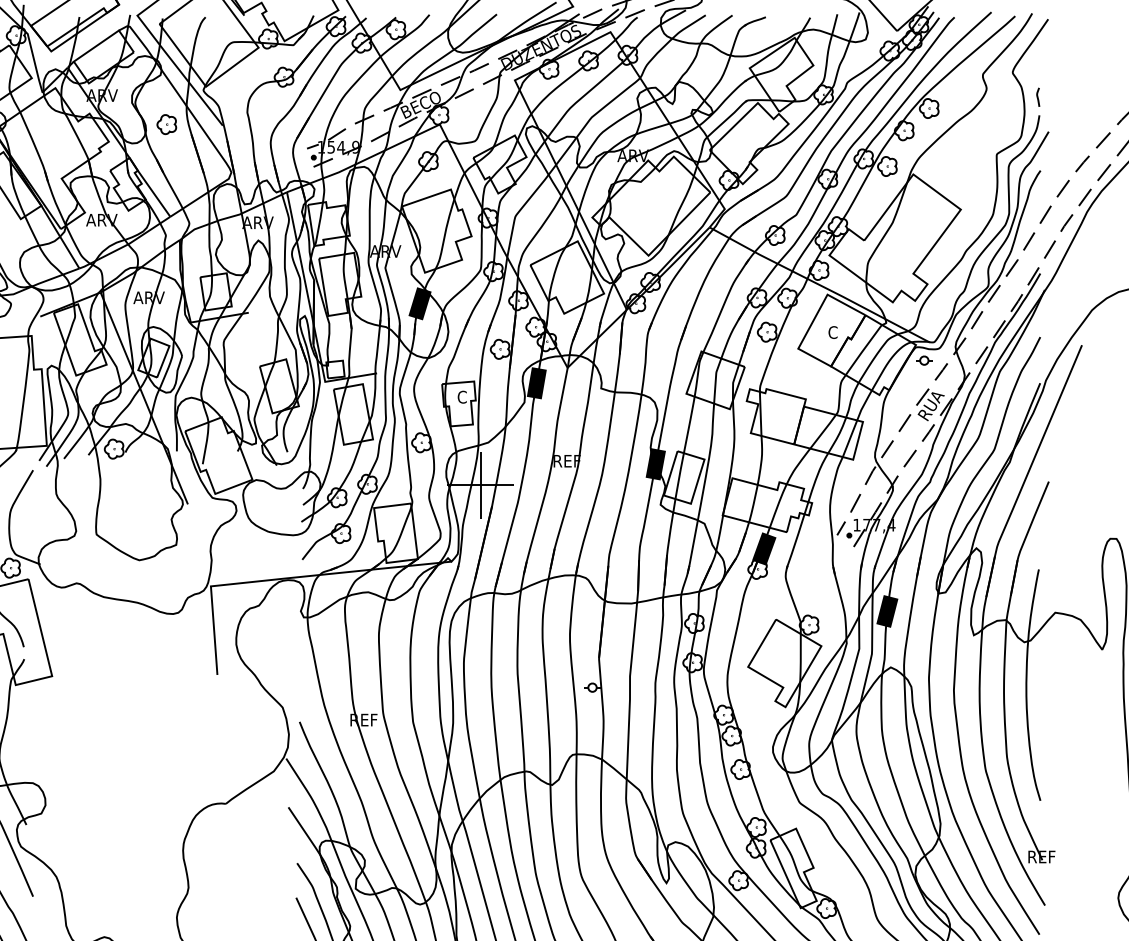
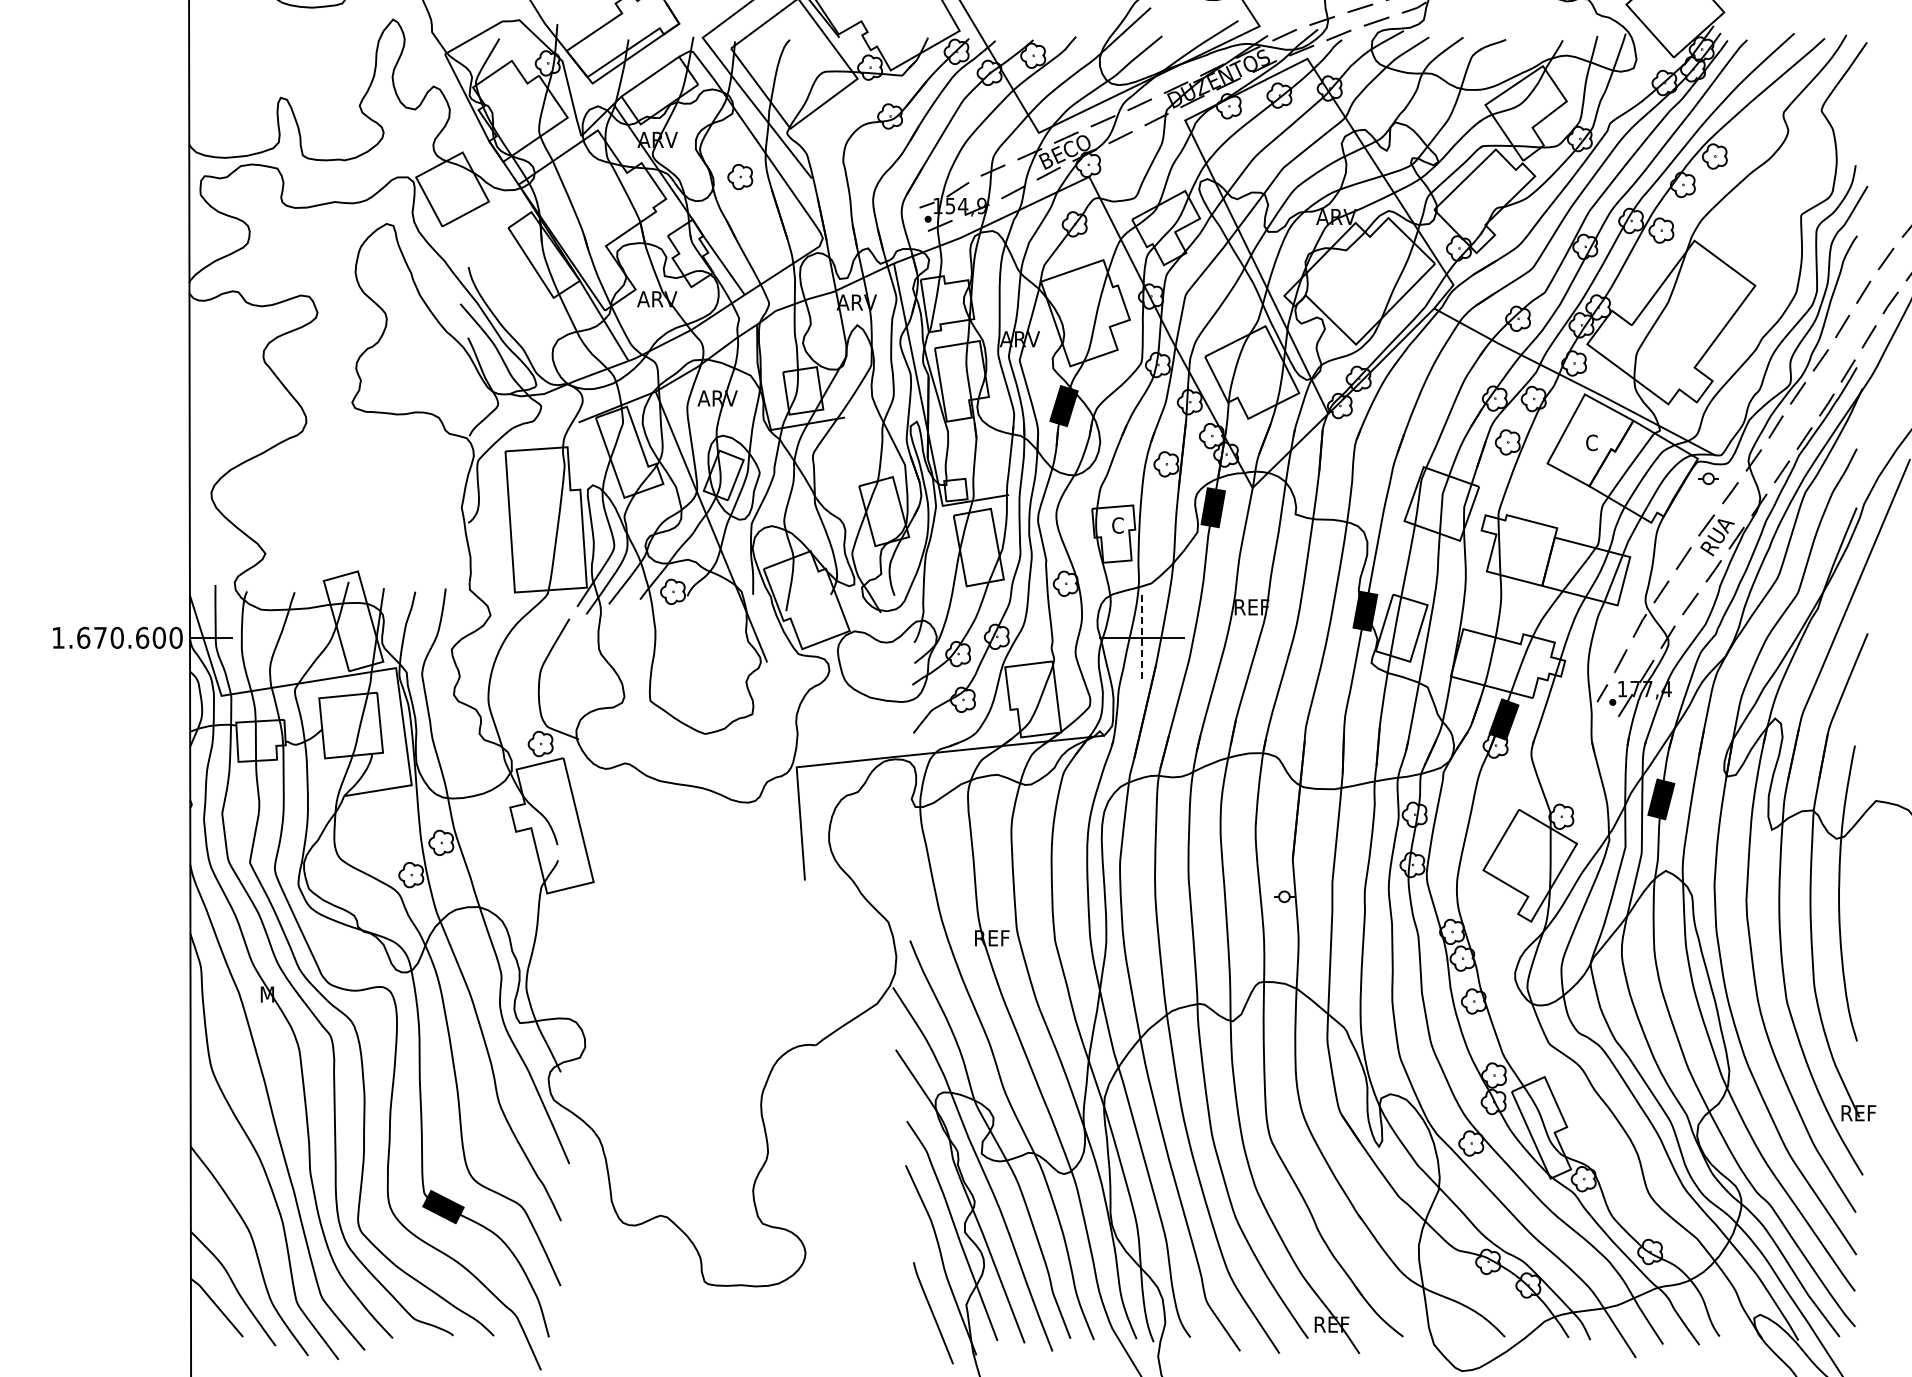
curve: (1037, 97) -> (1853, 142), removed
line: (480, 484) -> (1141, 637), solid -> dashed

